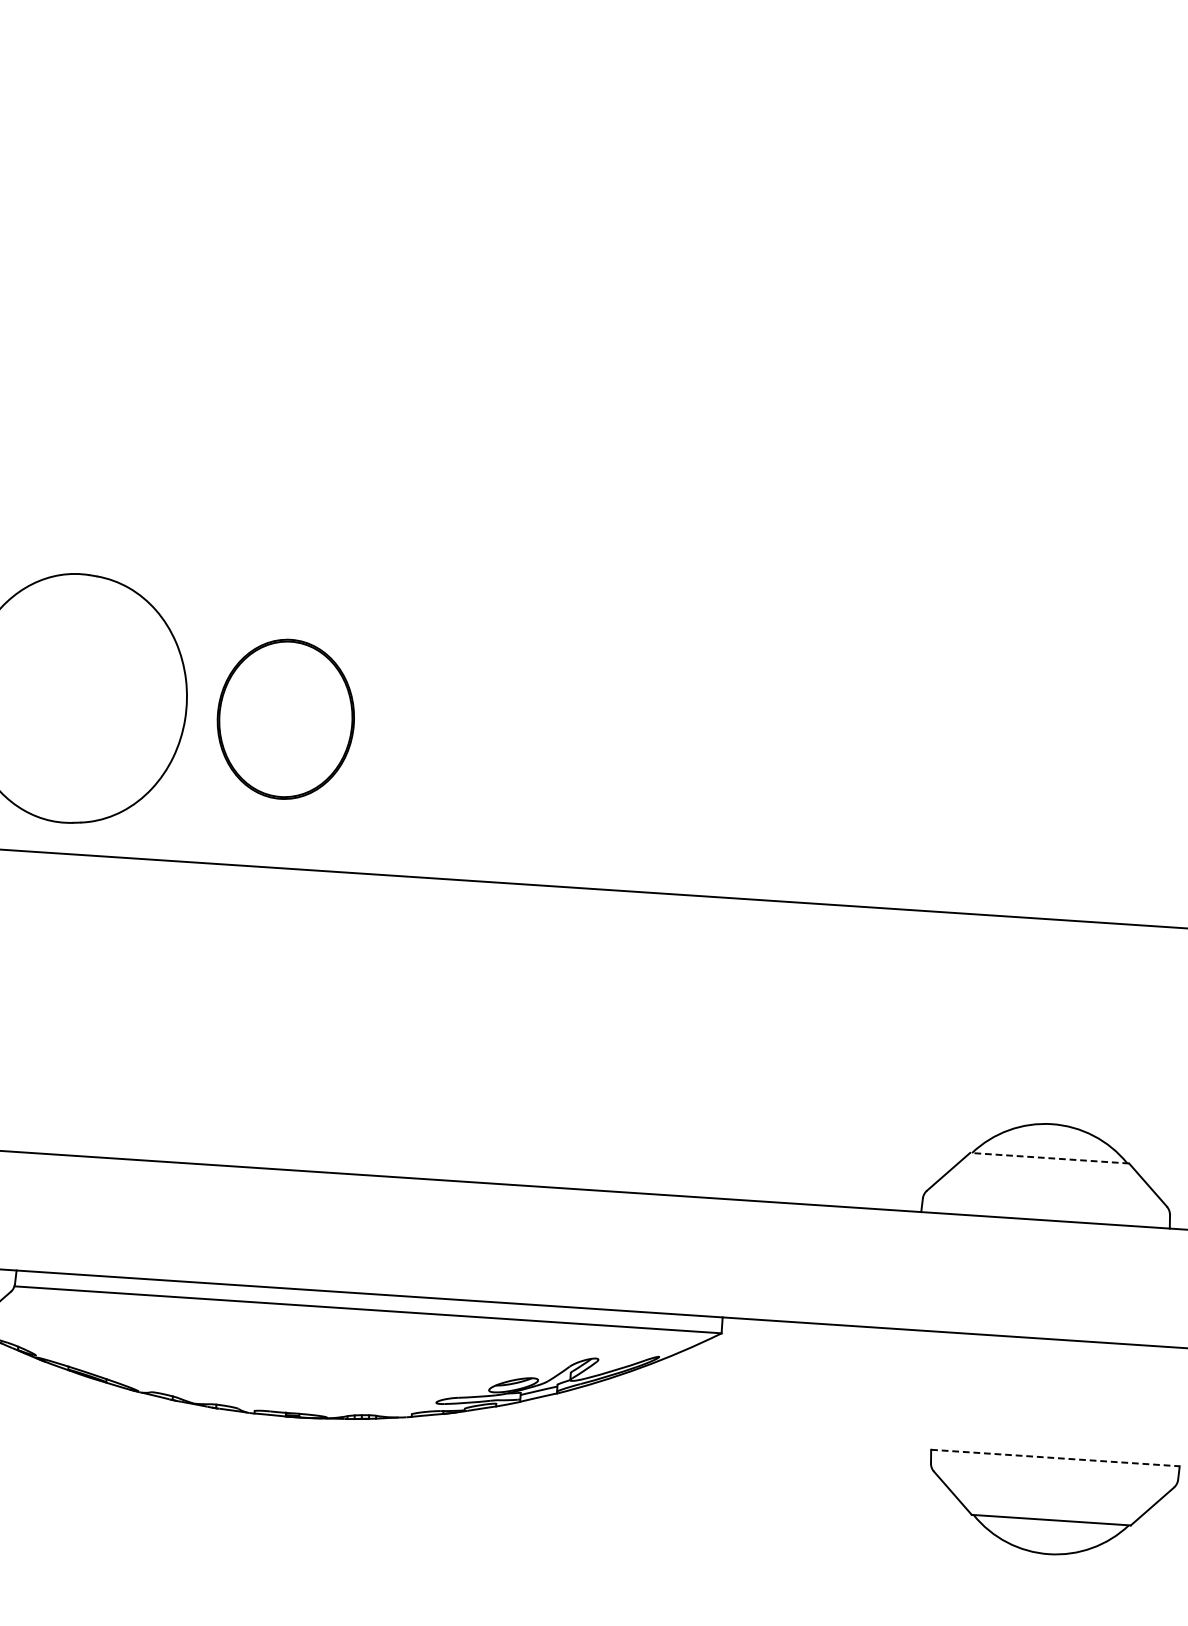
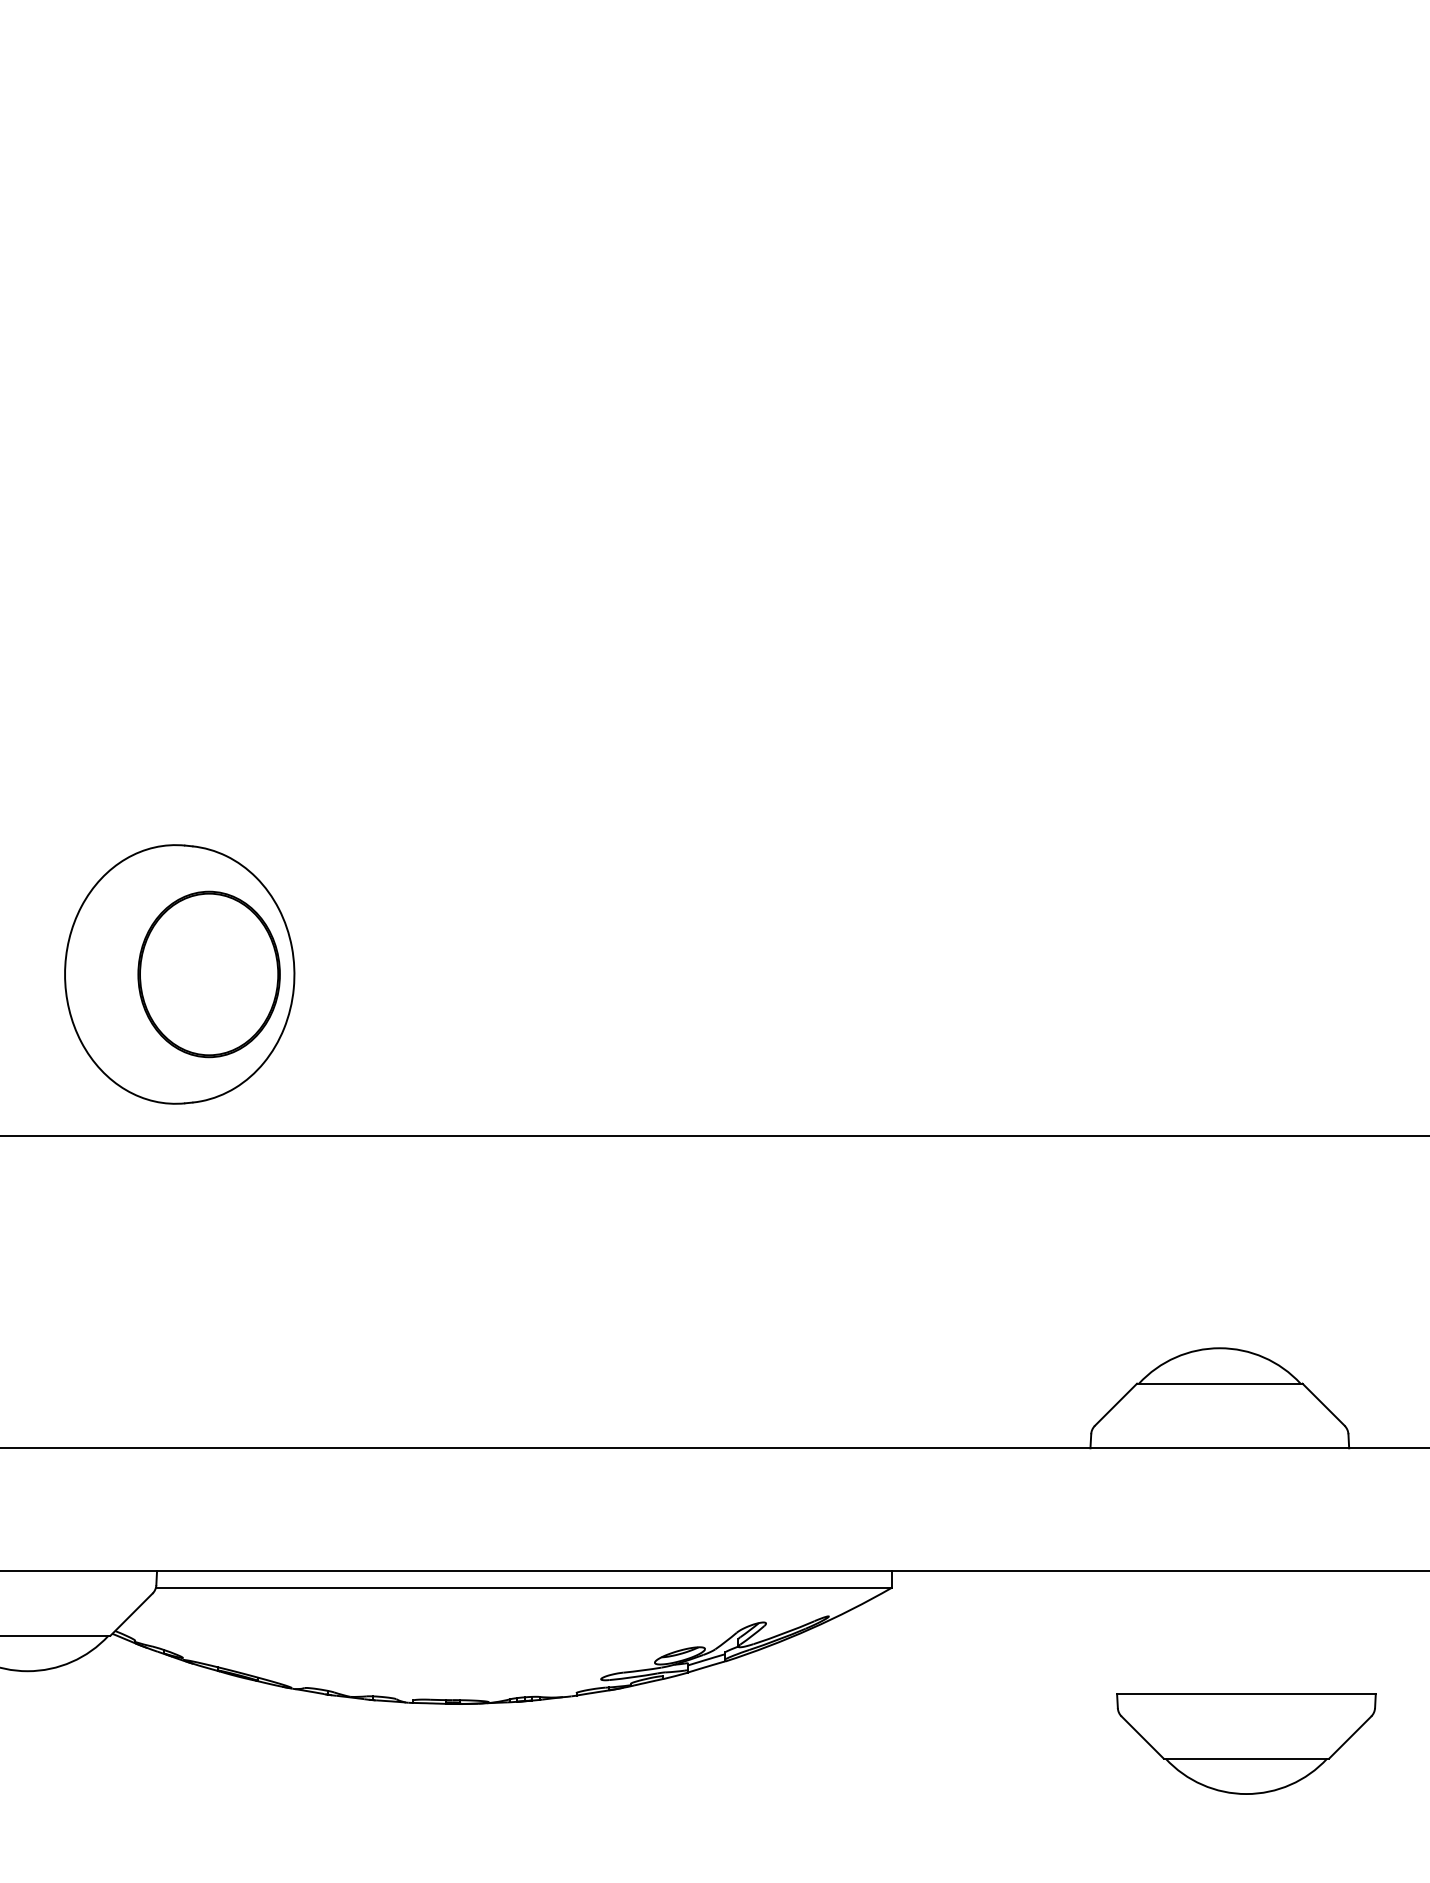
part: (285, 719) -> (208, 974), moved
line: (1049, 1158) -> (1219, 1383), dashed -> solid
line: (1055, 1457) -> (1246, 1693), dashed -> solid

